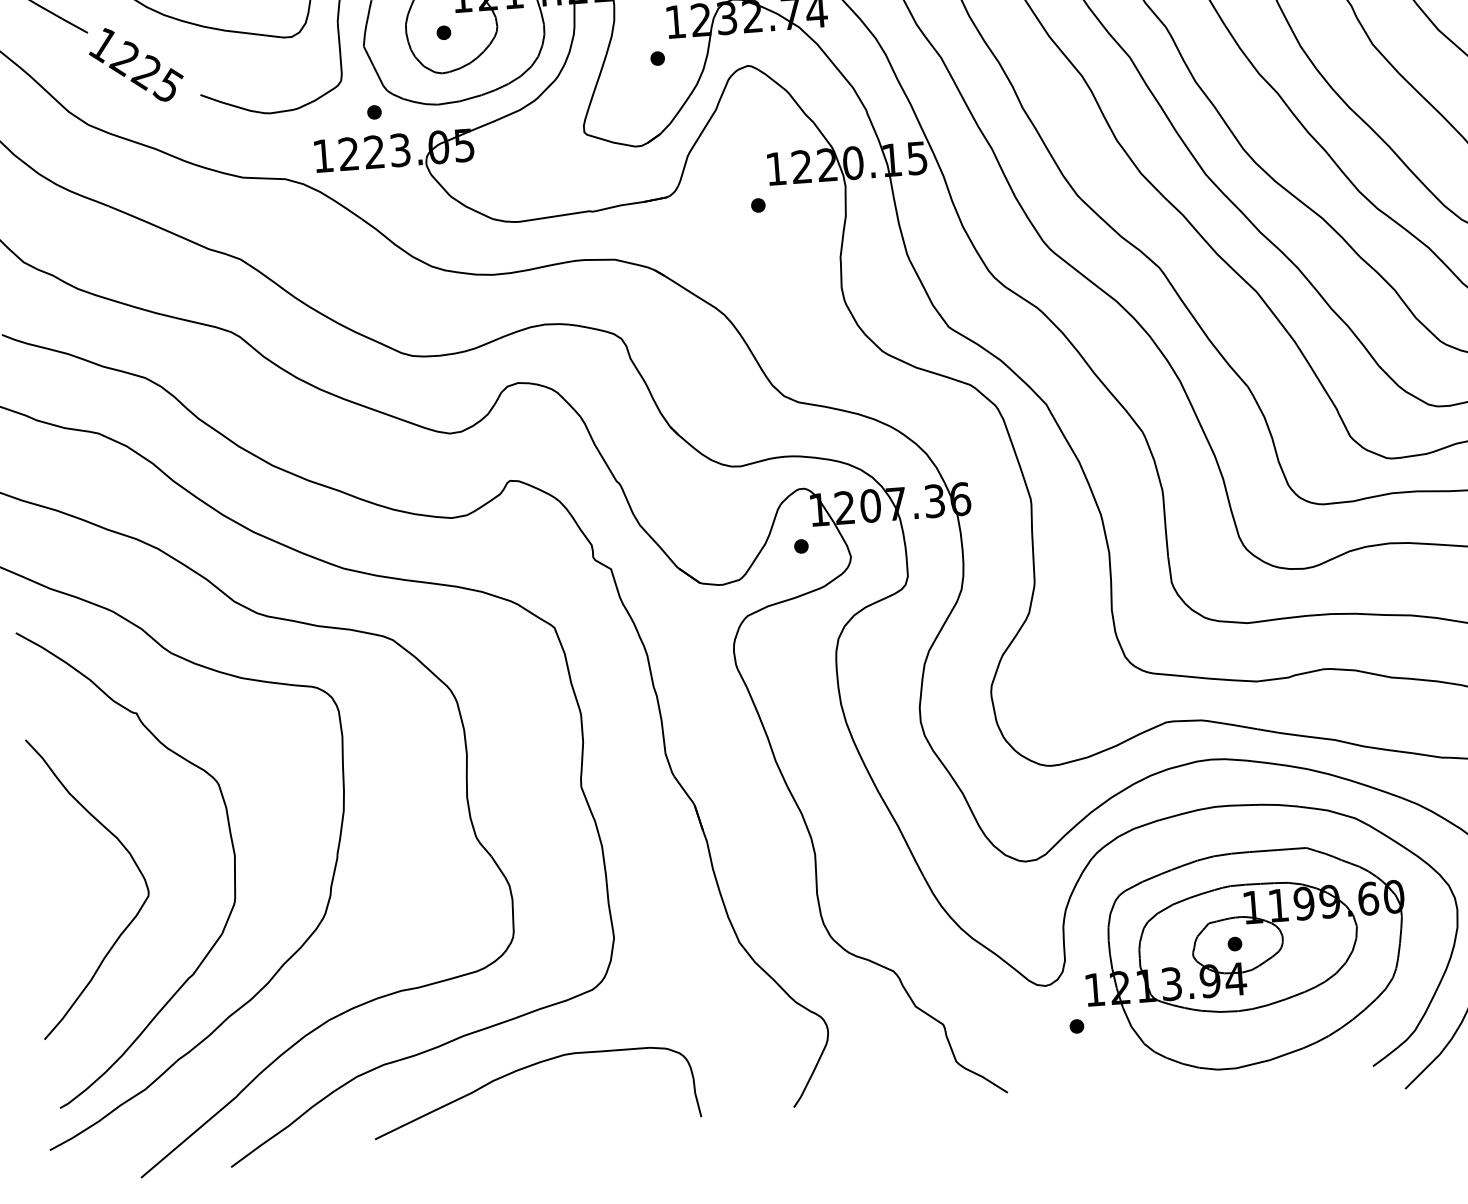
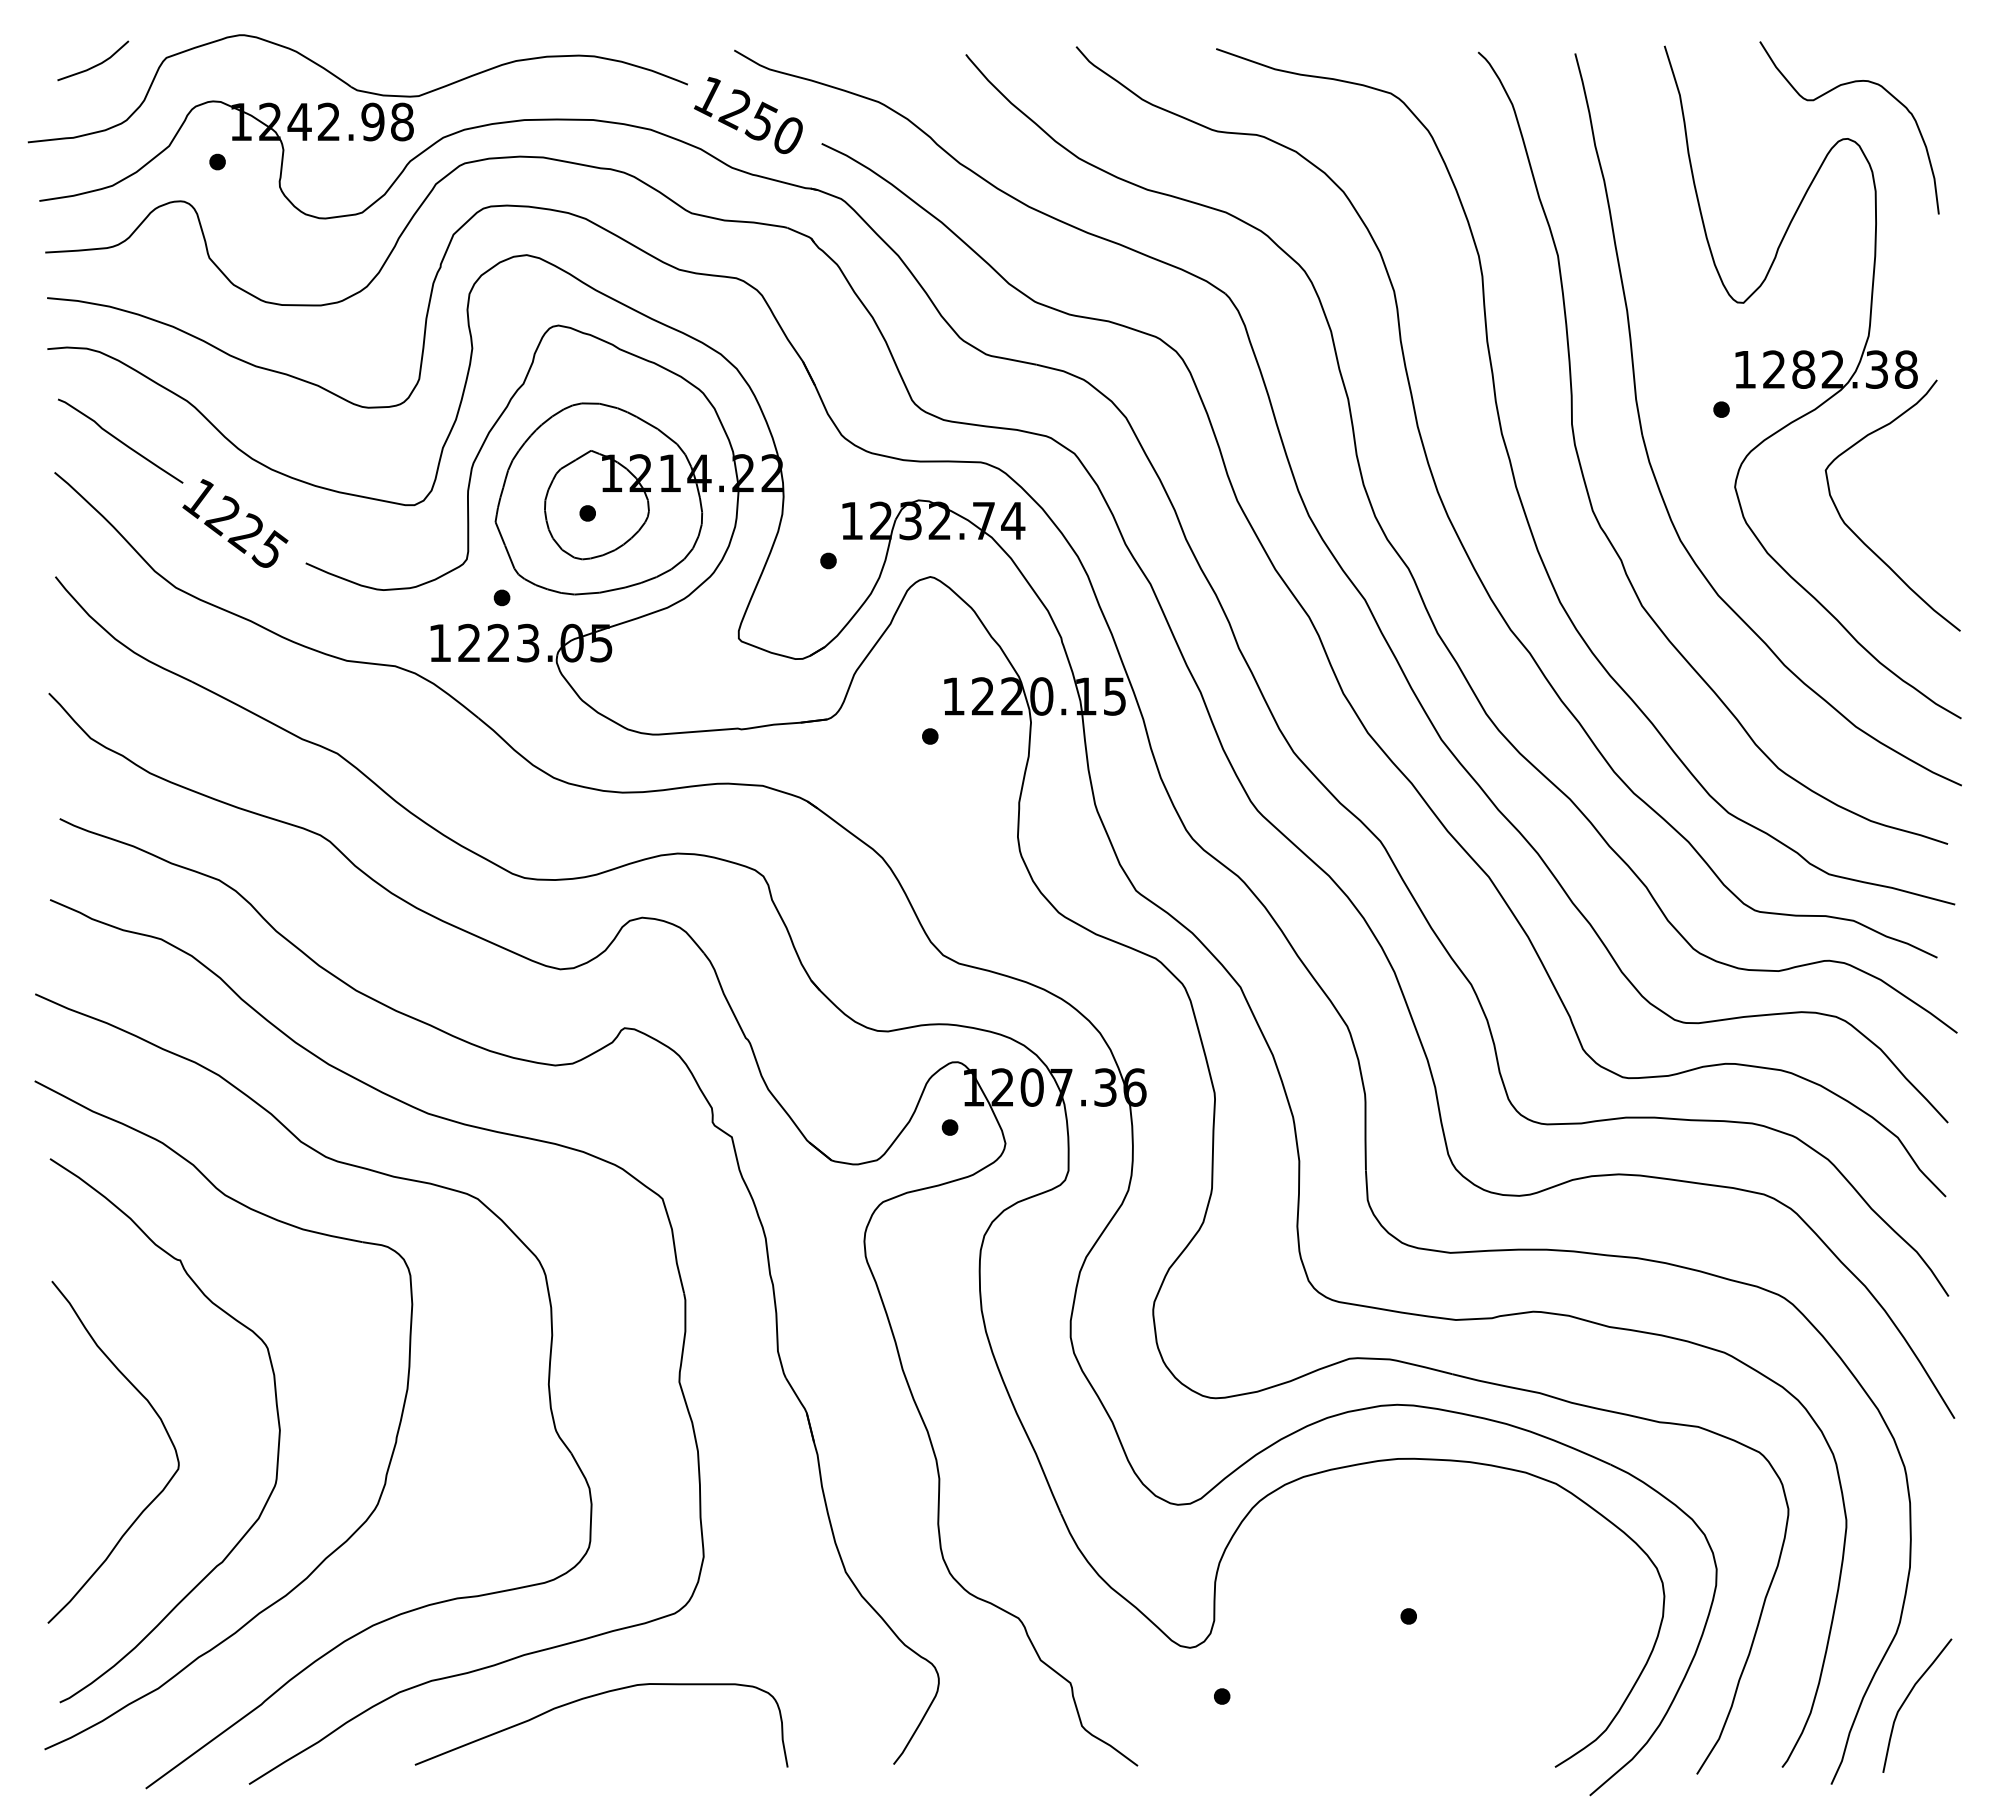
part: (1246, 959) -> (1420, 1635), removed

